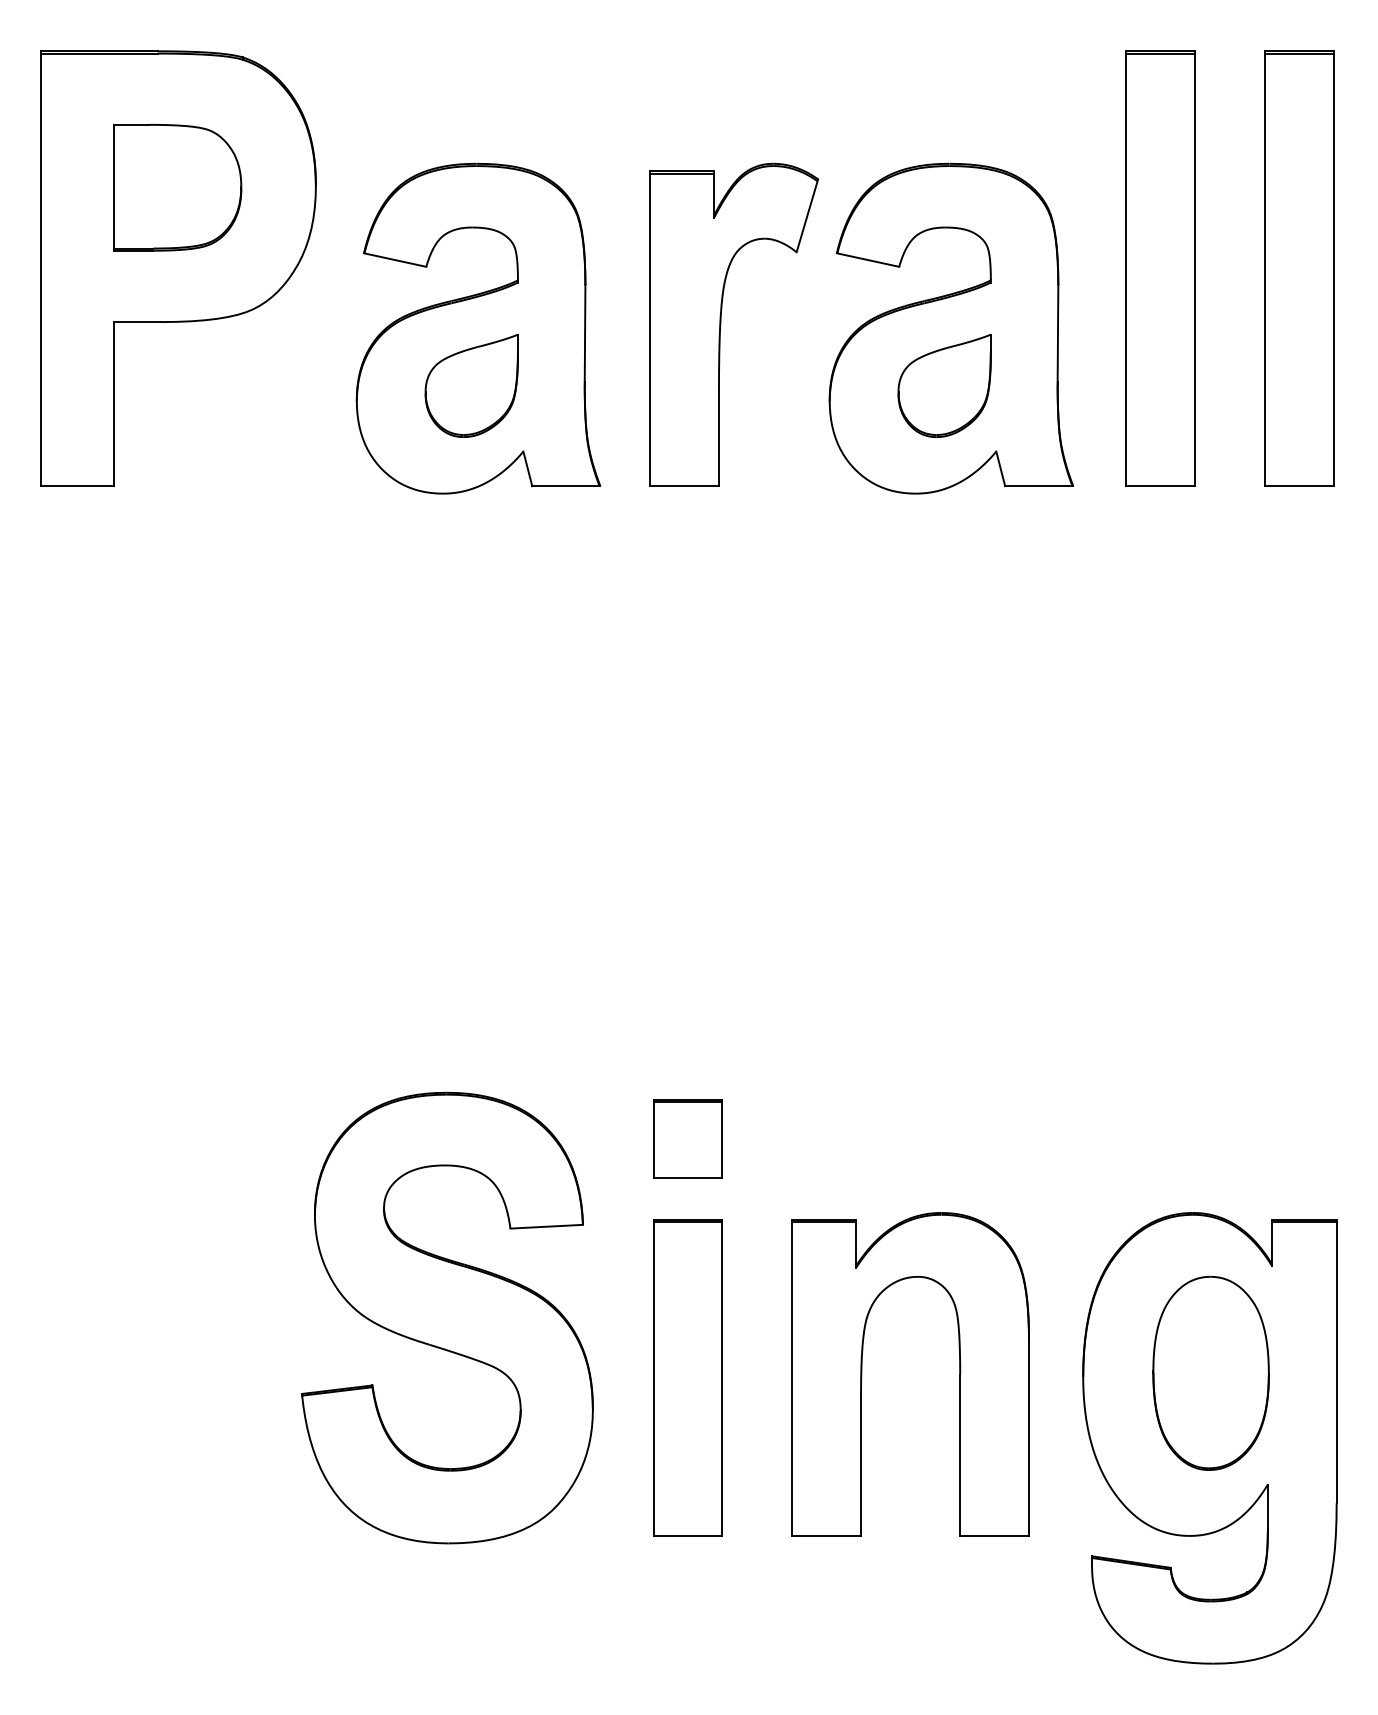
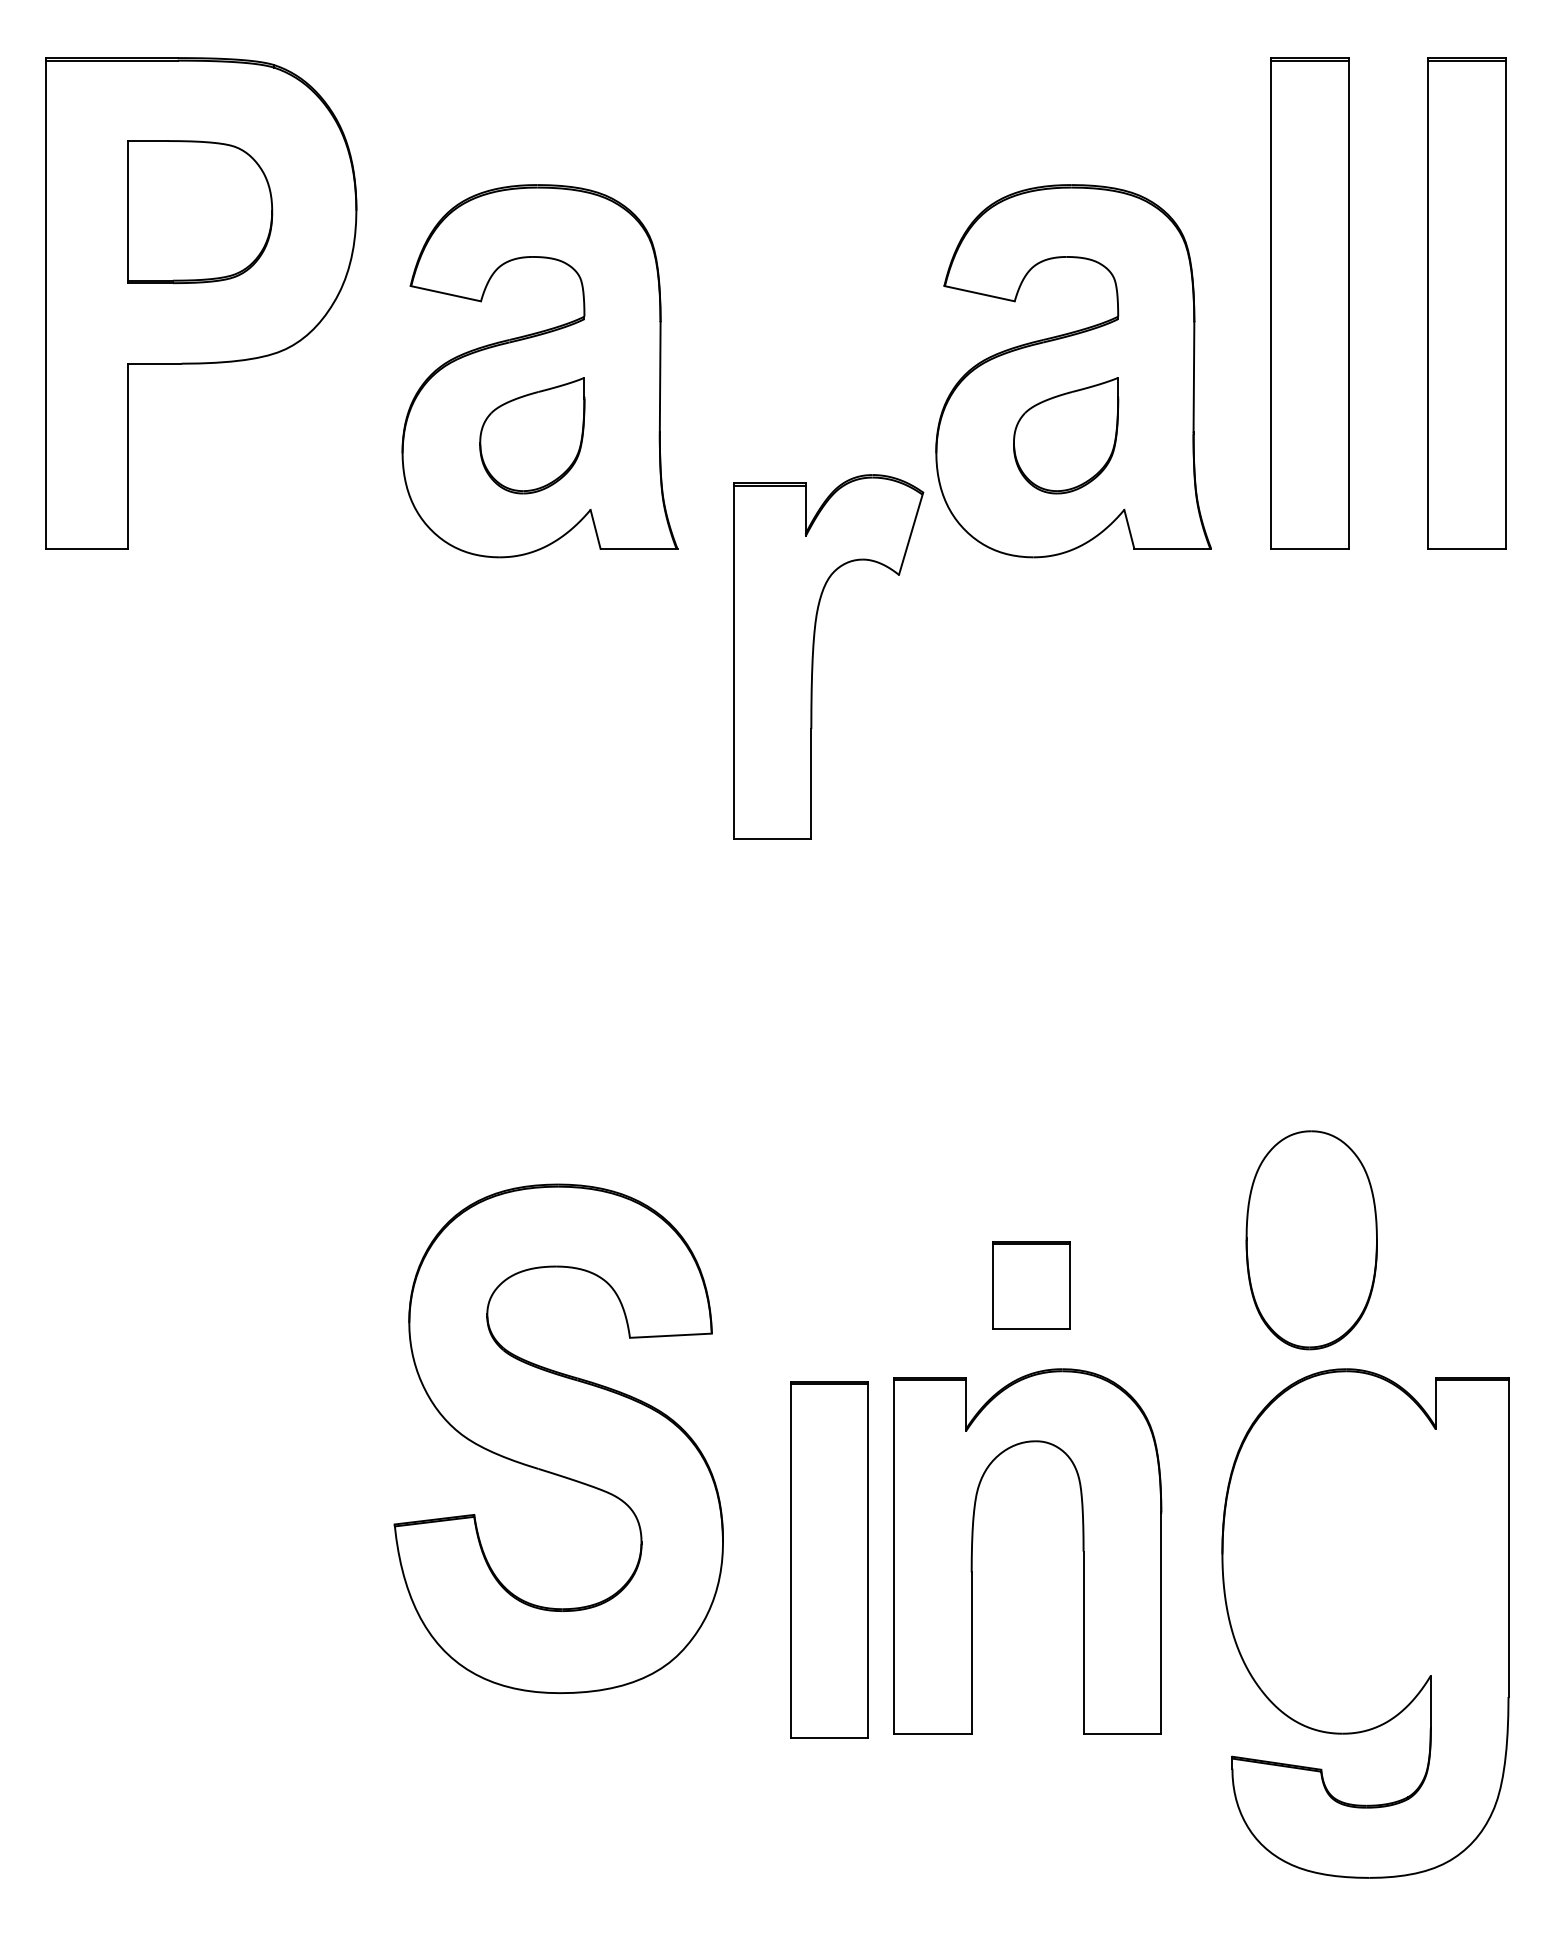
part: (720, 324) -> (813, 656), moved
part: (688, 1138) -> (1031, 1285), moved
part: (447, 1317) -> (558, 1438), moved
part: (1210, 1373) -> (1311, 1240), moved
part: (688, 1378) -> (829, 1559), moved

